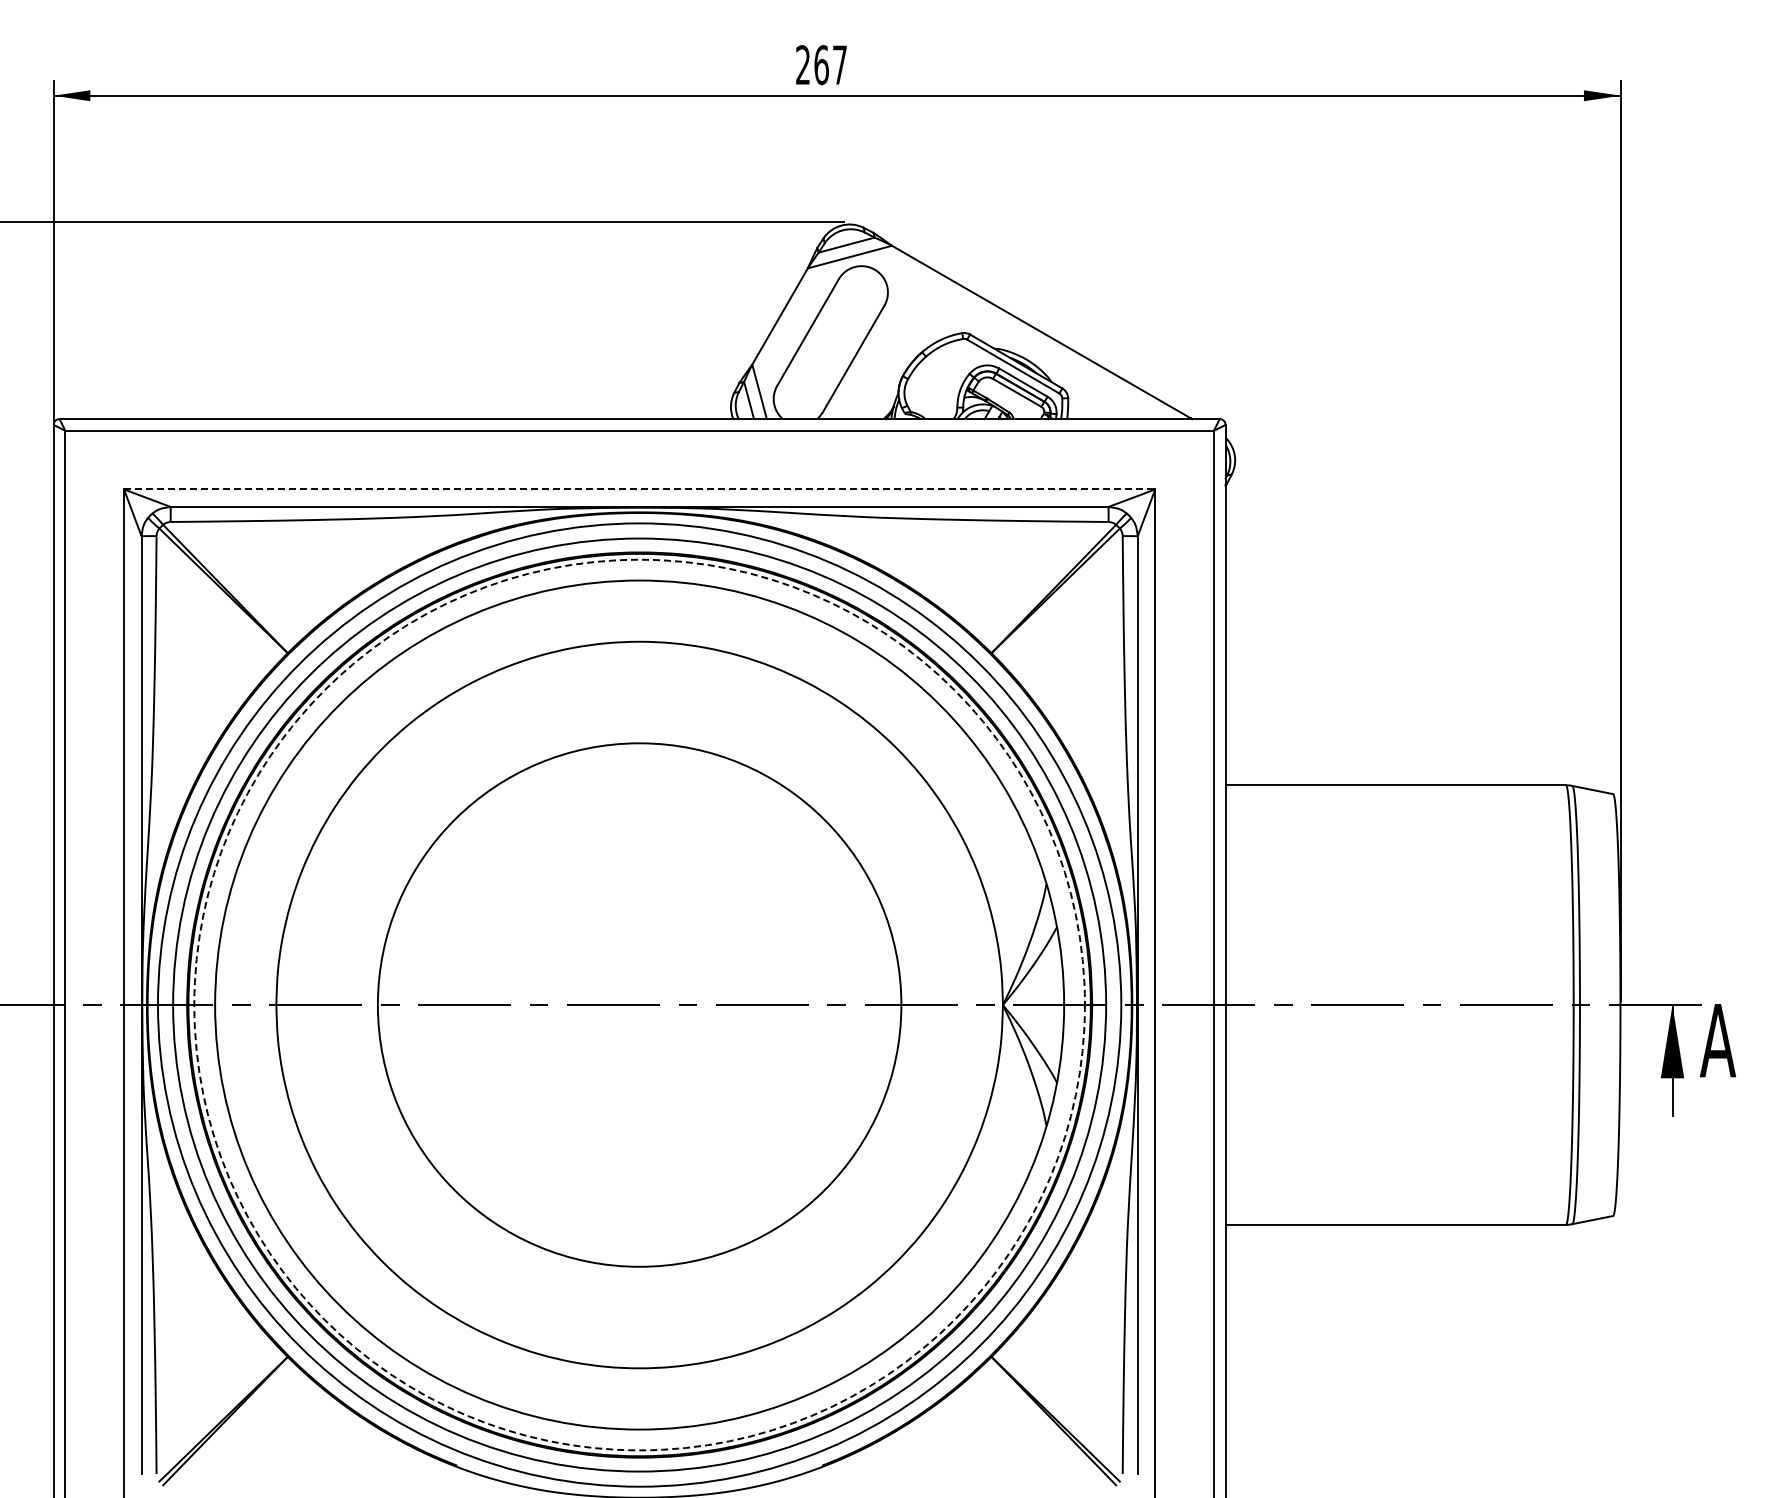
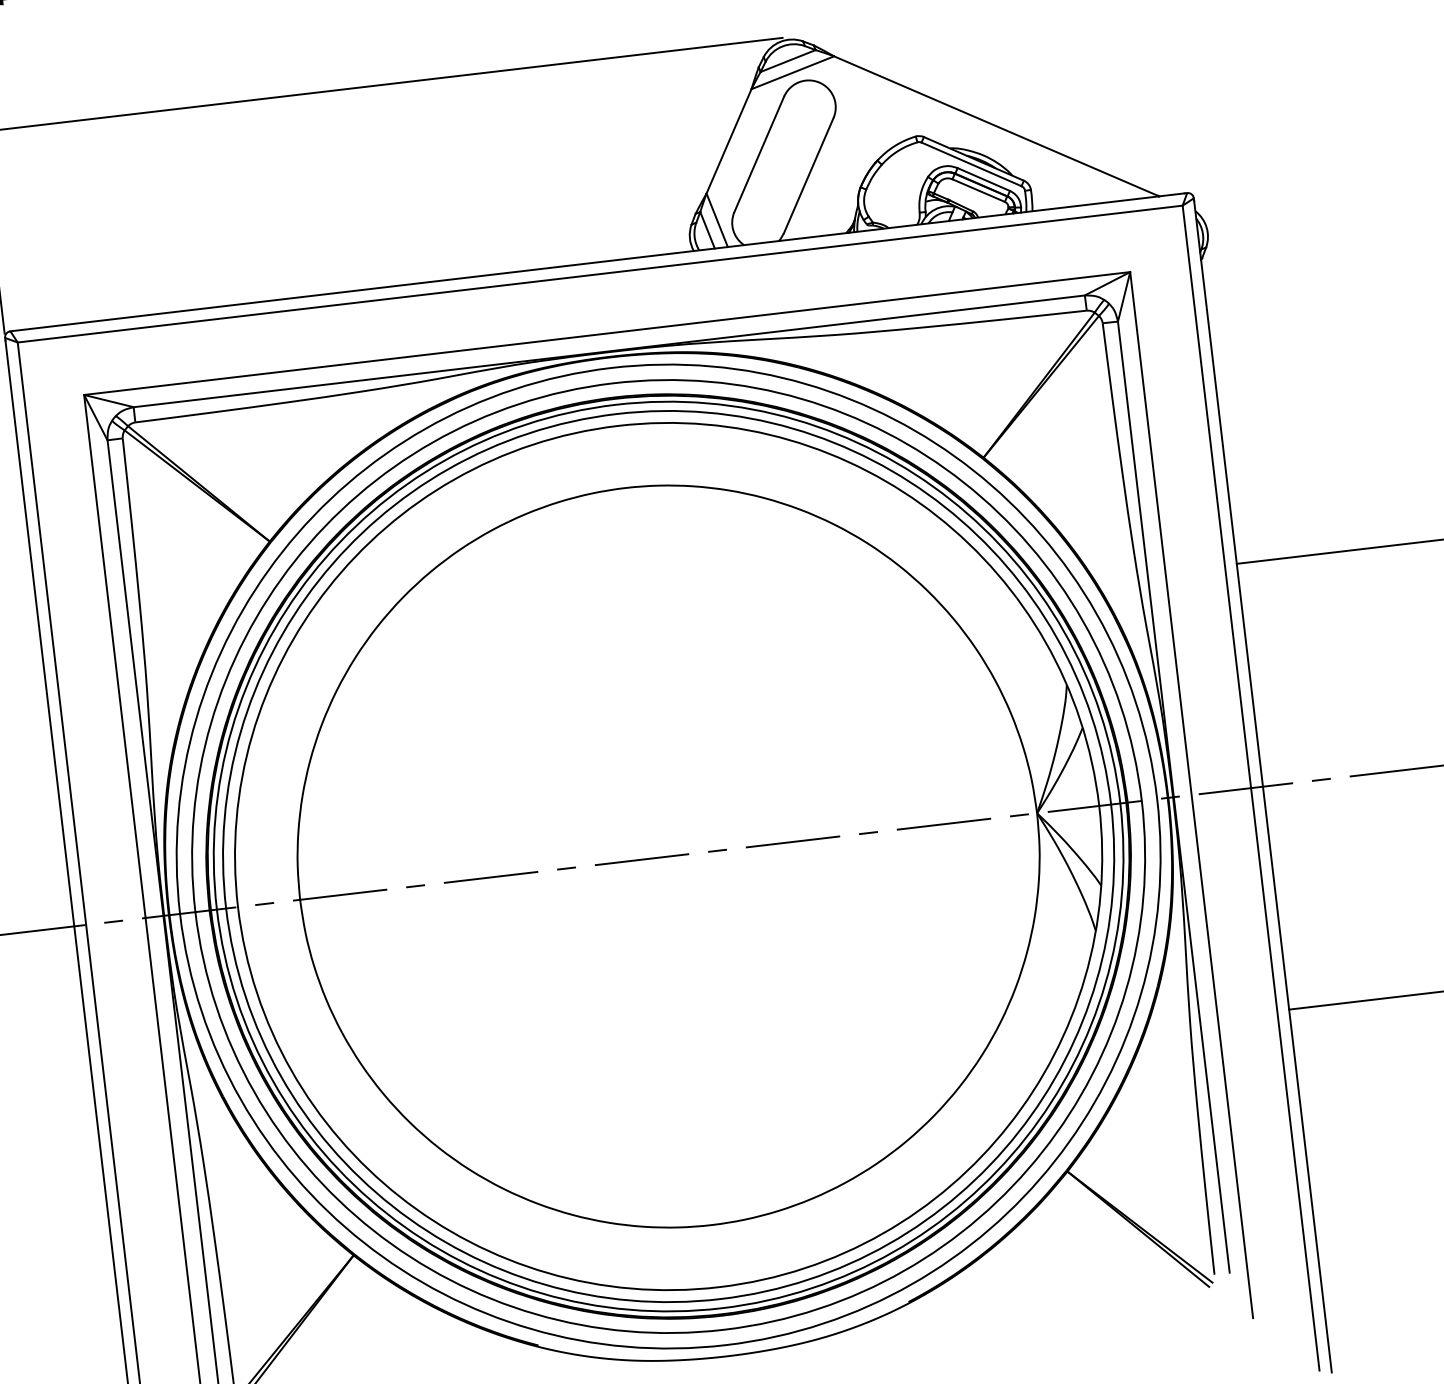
line: (639, 489) -> (607, 333), dashed -> solid
circle: (639, 1004) -> (668, 855), dashed -> solid
circle: (639, 1004) -> (668, 855), size x1.67

